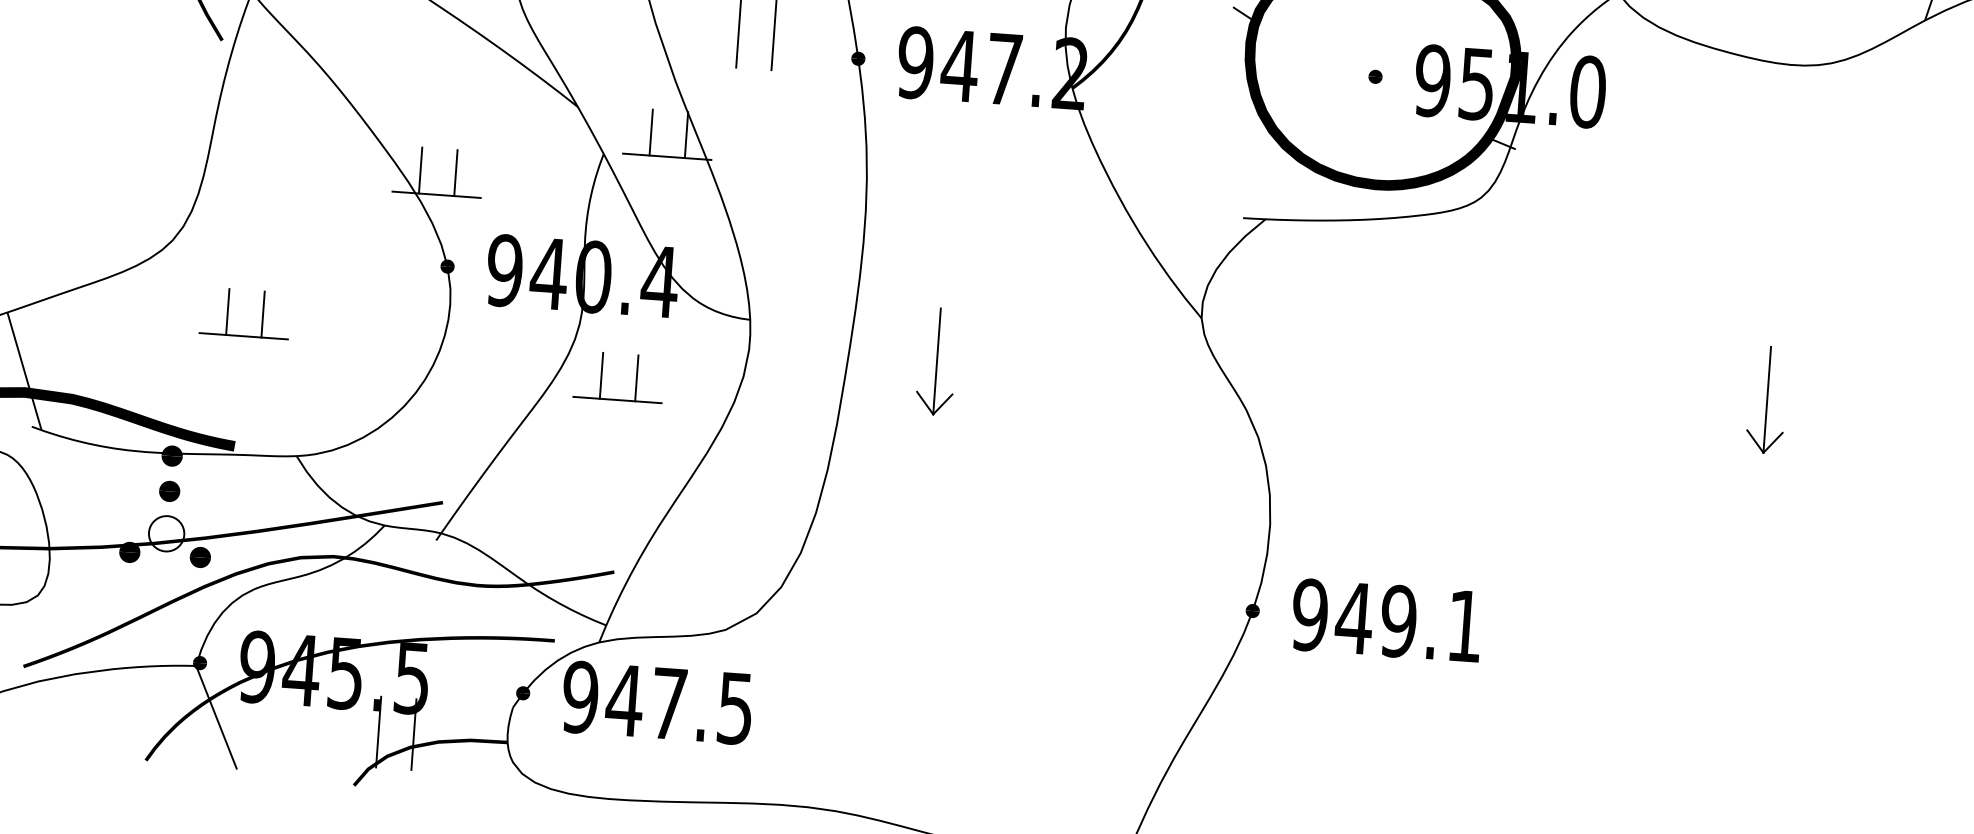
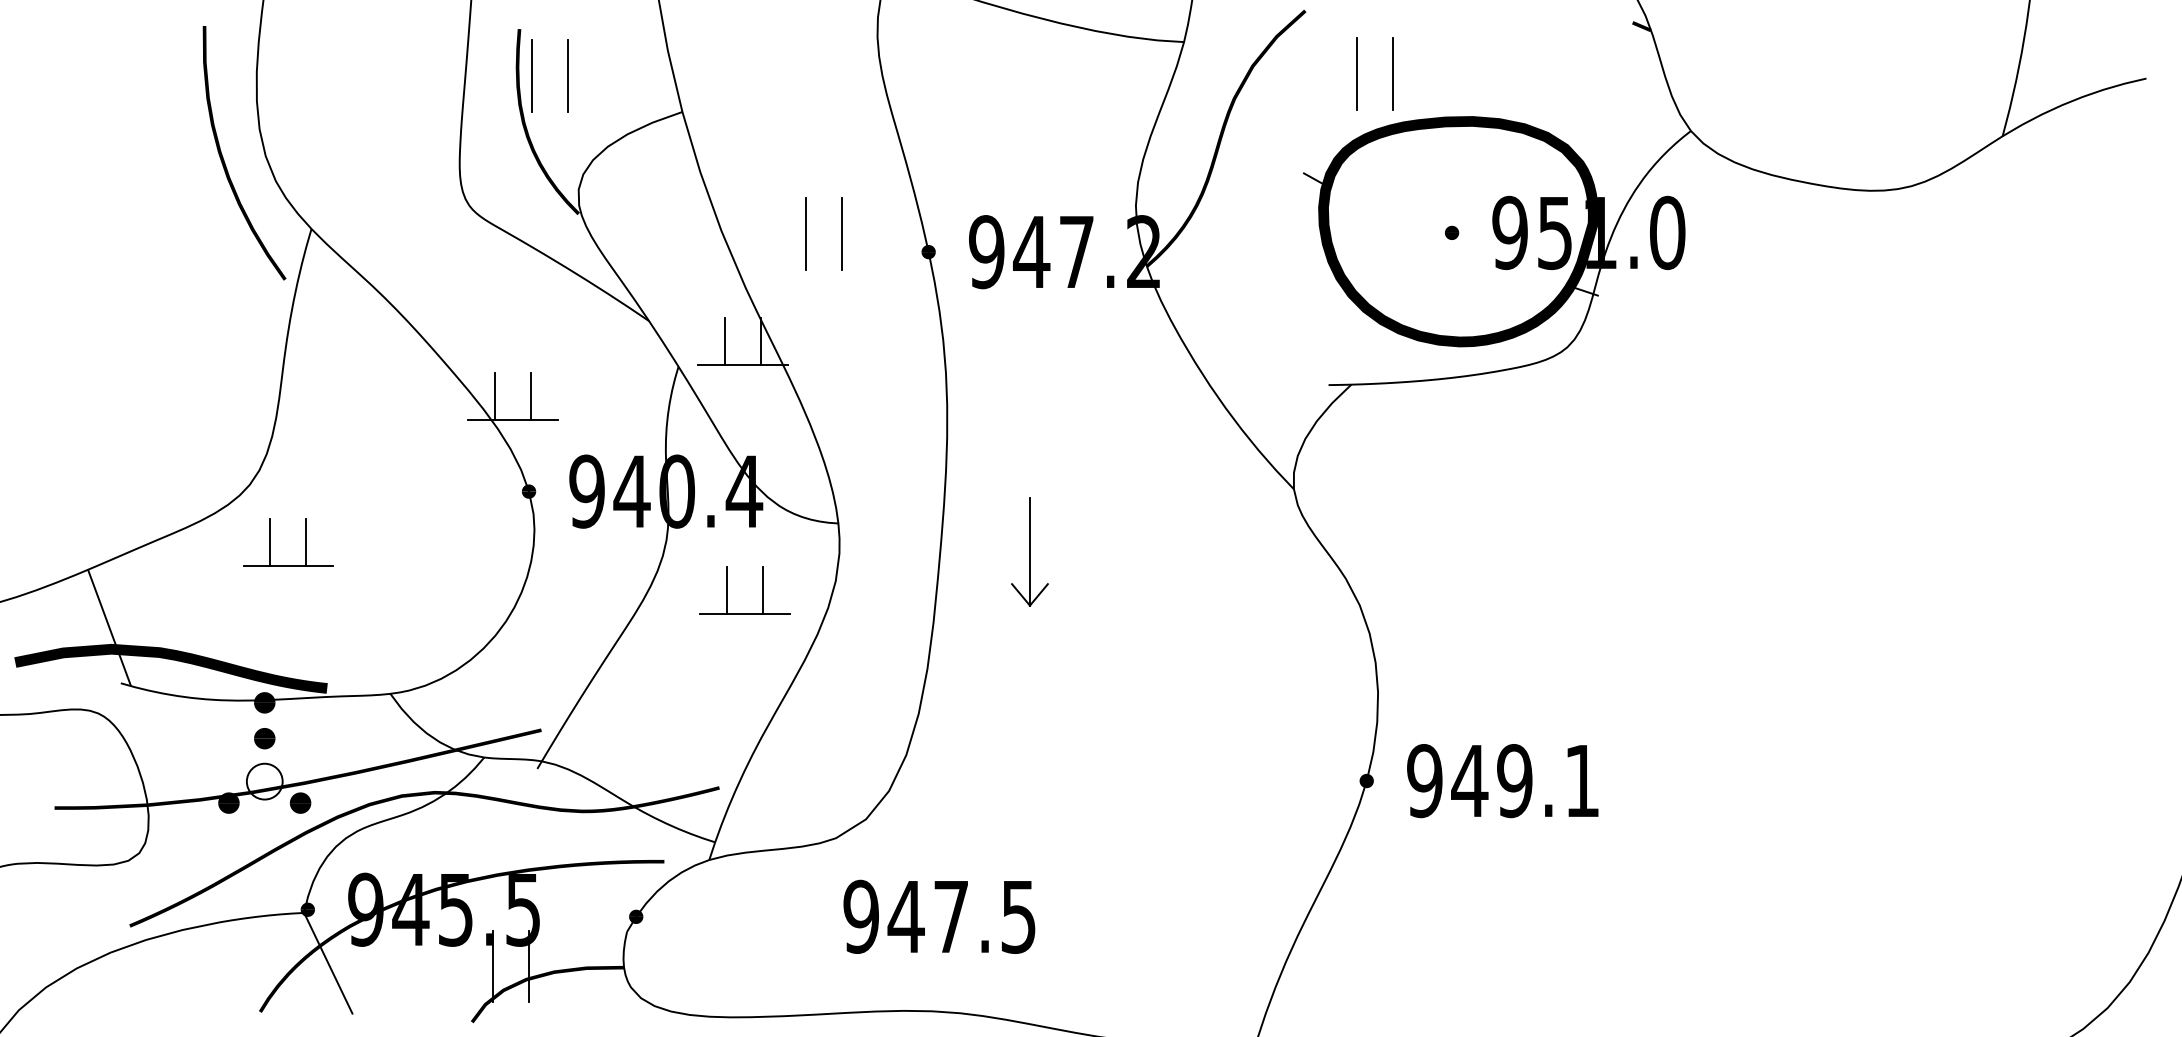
part: (262, 314) -> (305, 542), moved
part: (601, 375) -> (727, 590), moved
part: (1766, 399) -> (1870, 530), removed
text: (657, 702) -> (939, 916), moved

